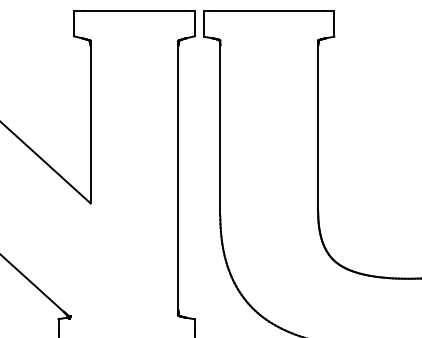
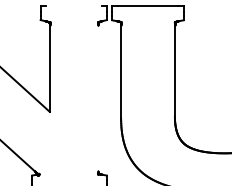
line: (133, 11) -> (73, 6), removed
line: (179, 177) -> (98, 97), removed

